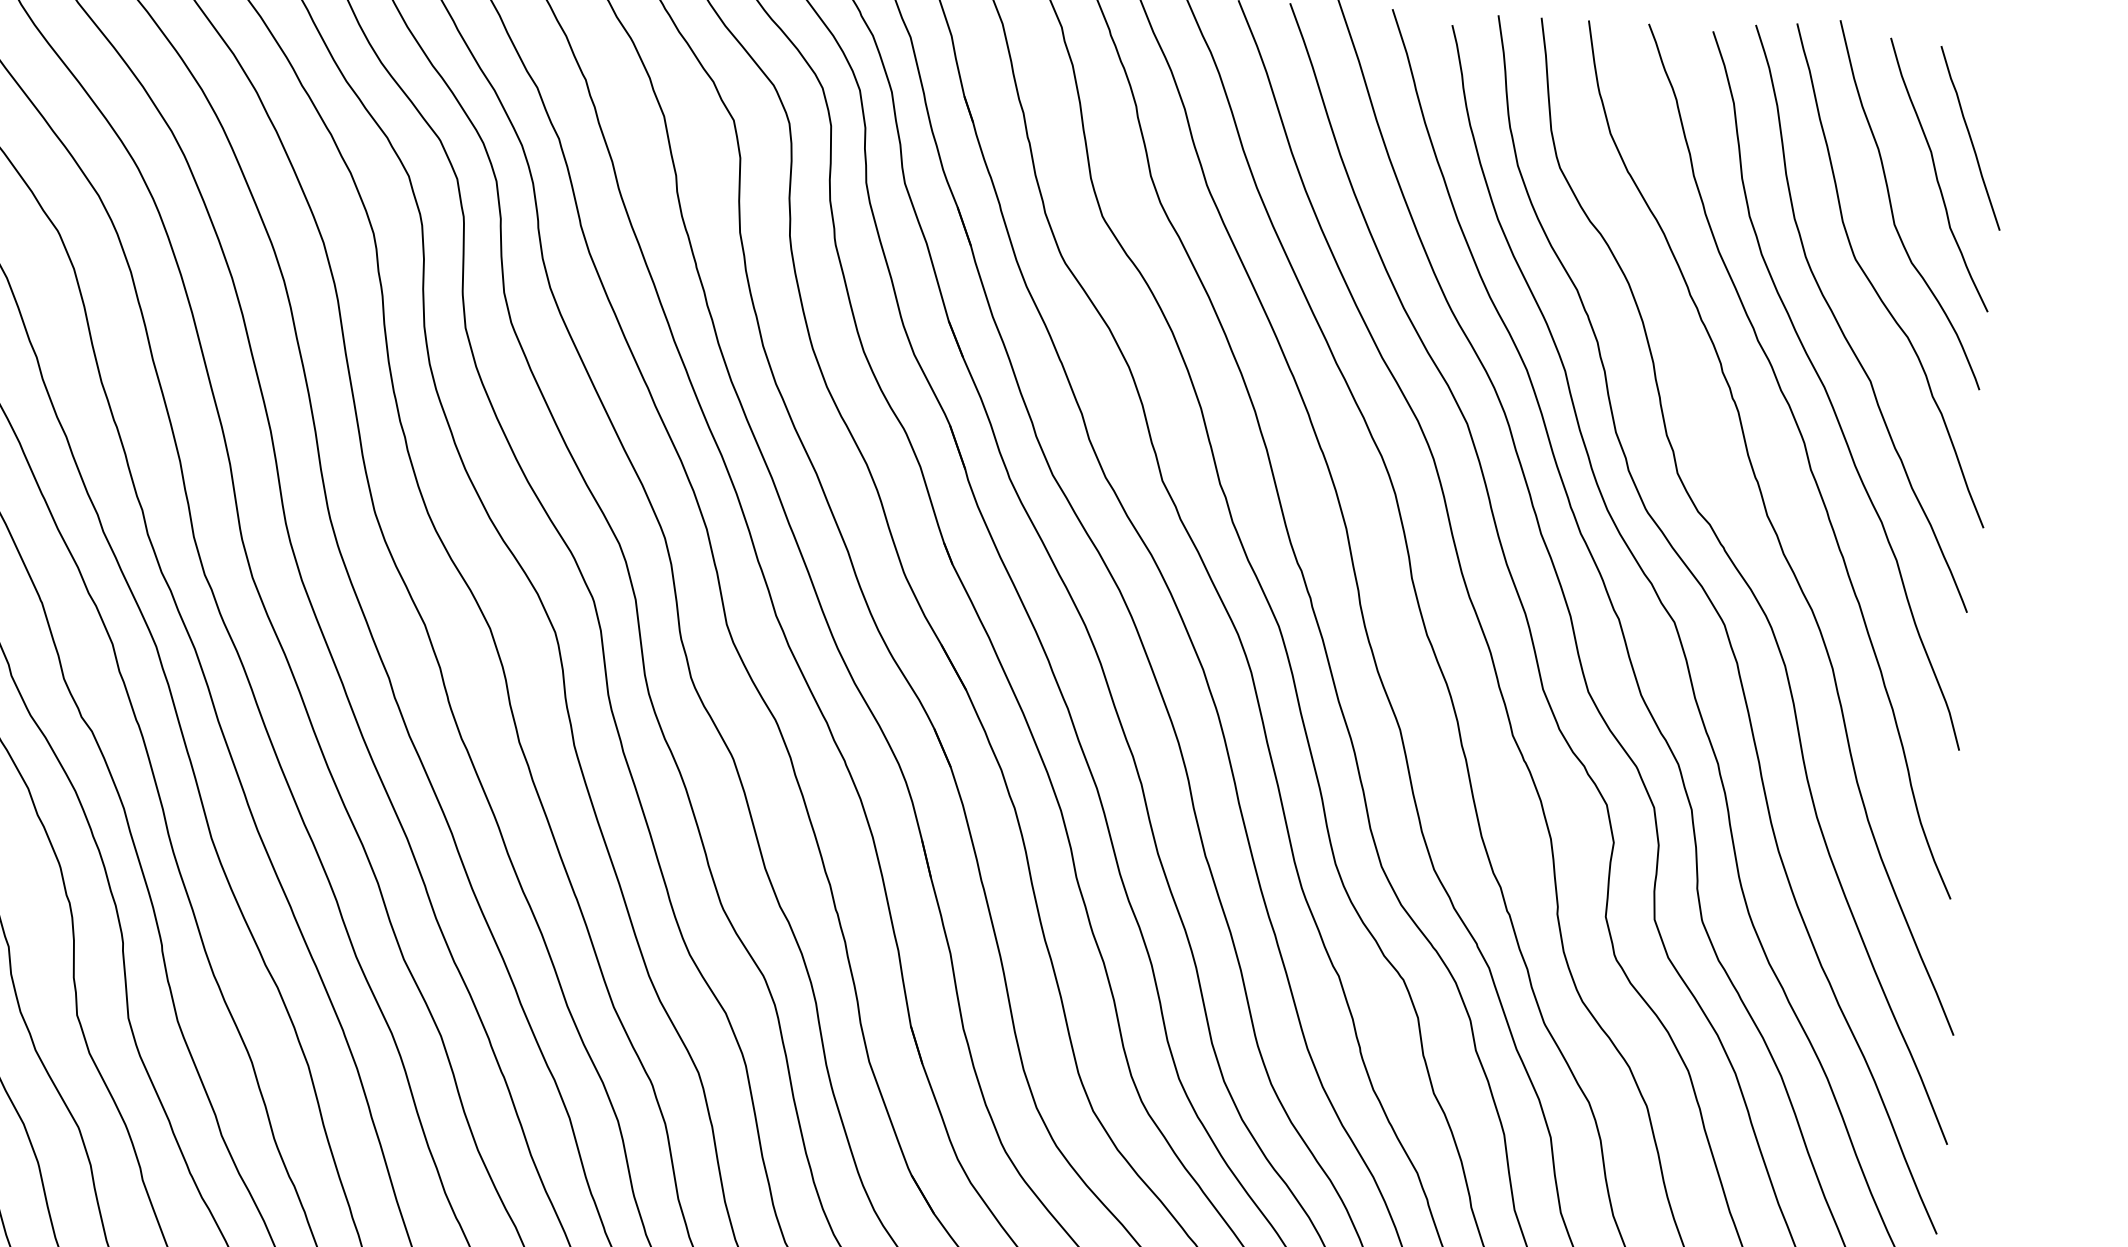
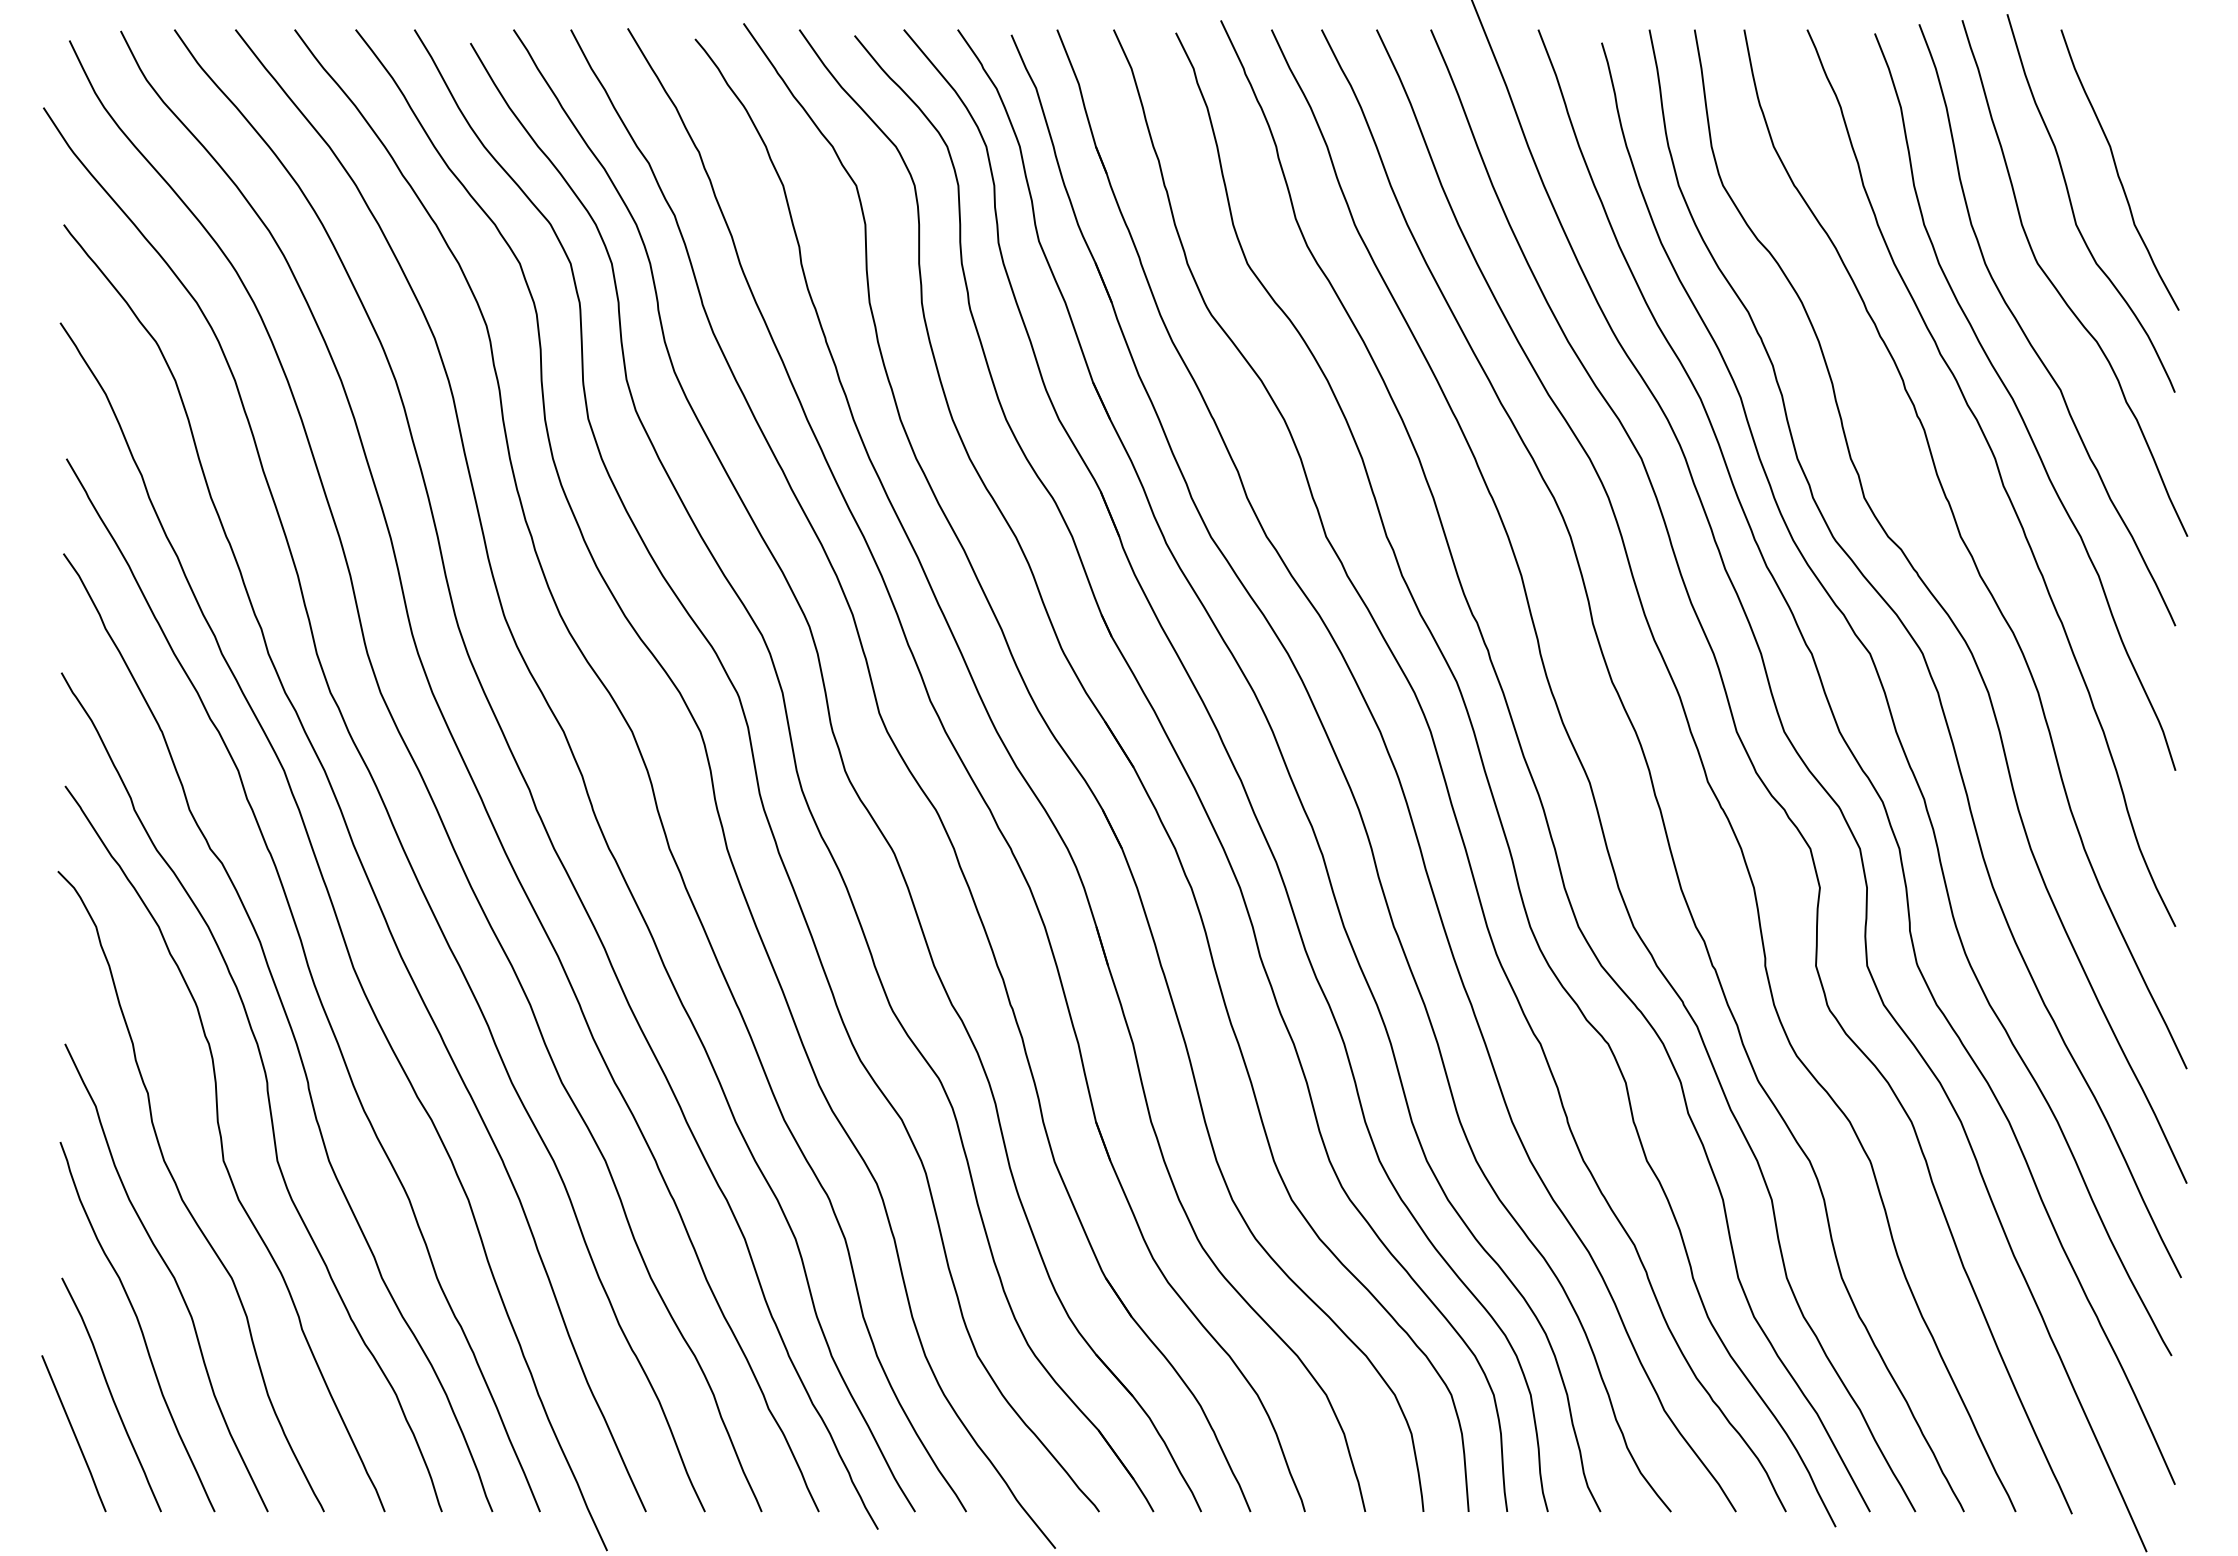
curve: (1970, 137) -> (2150, 129), removed

